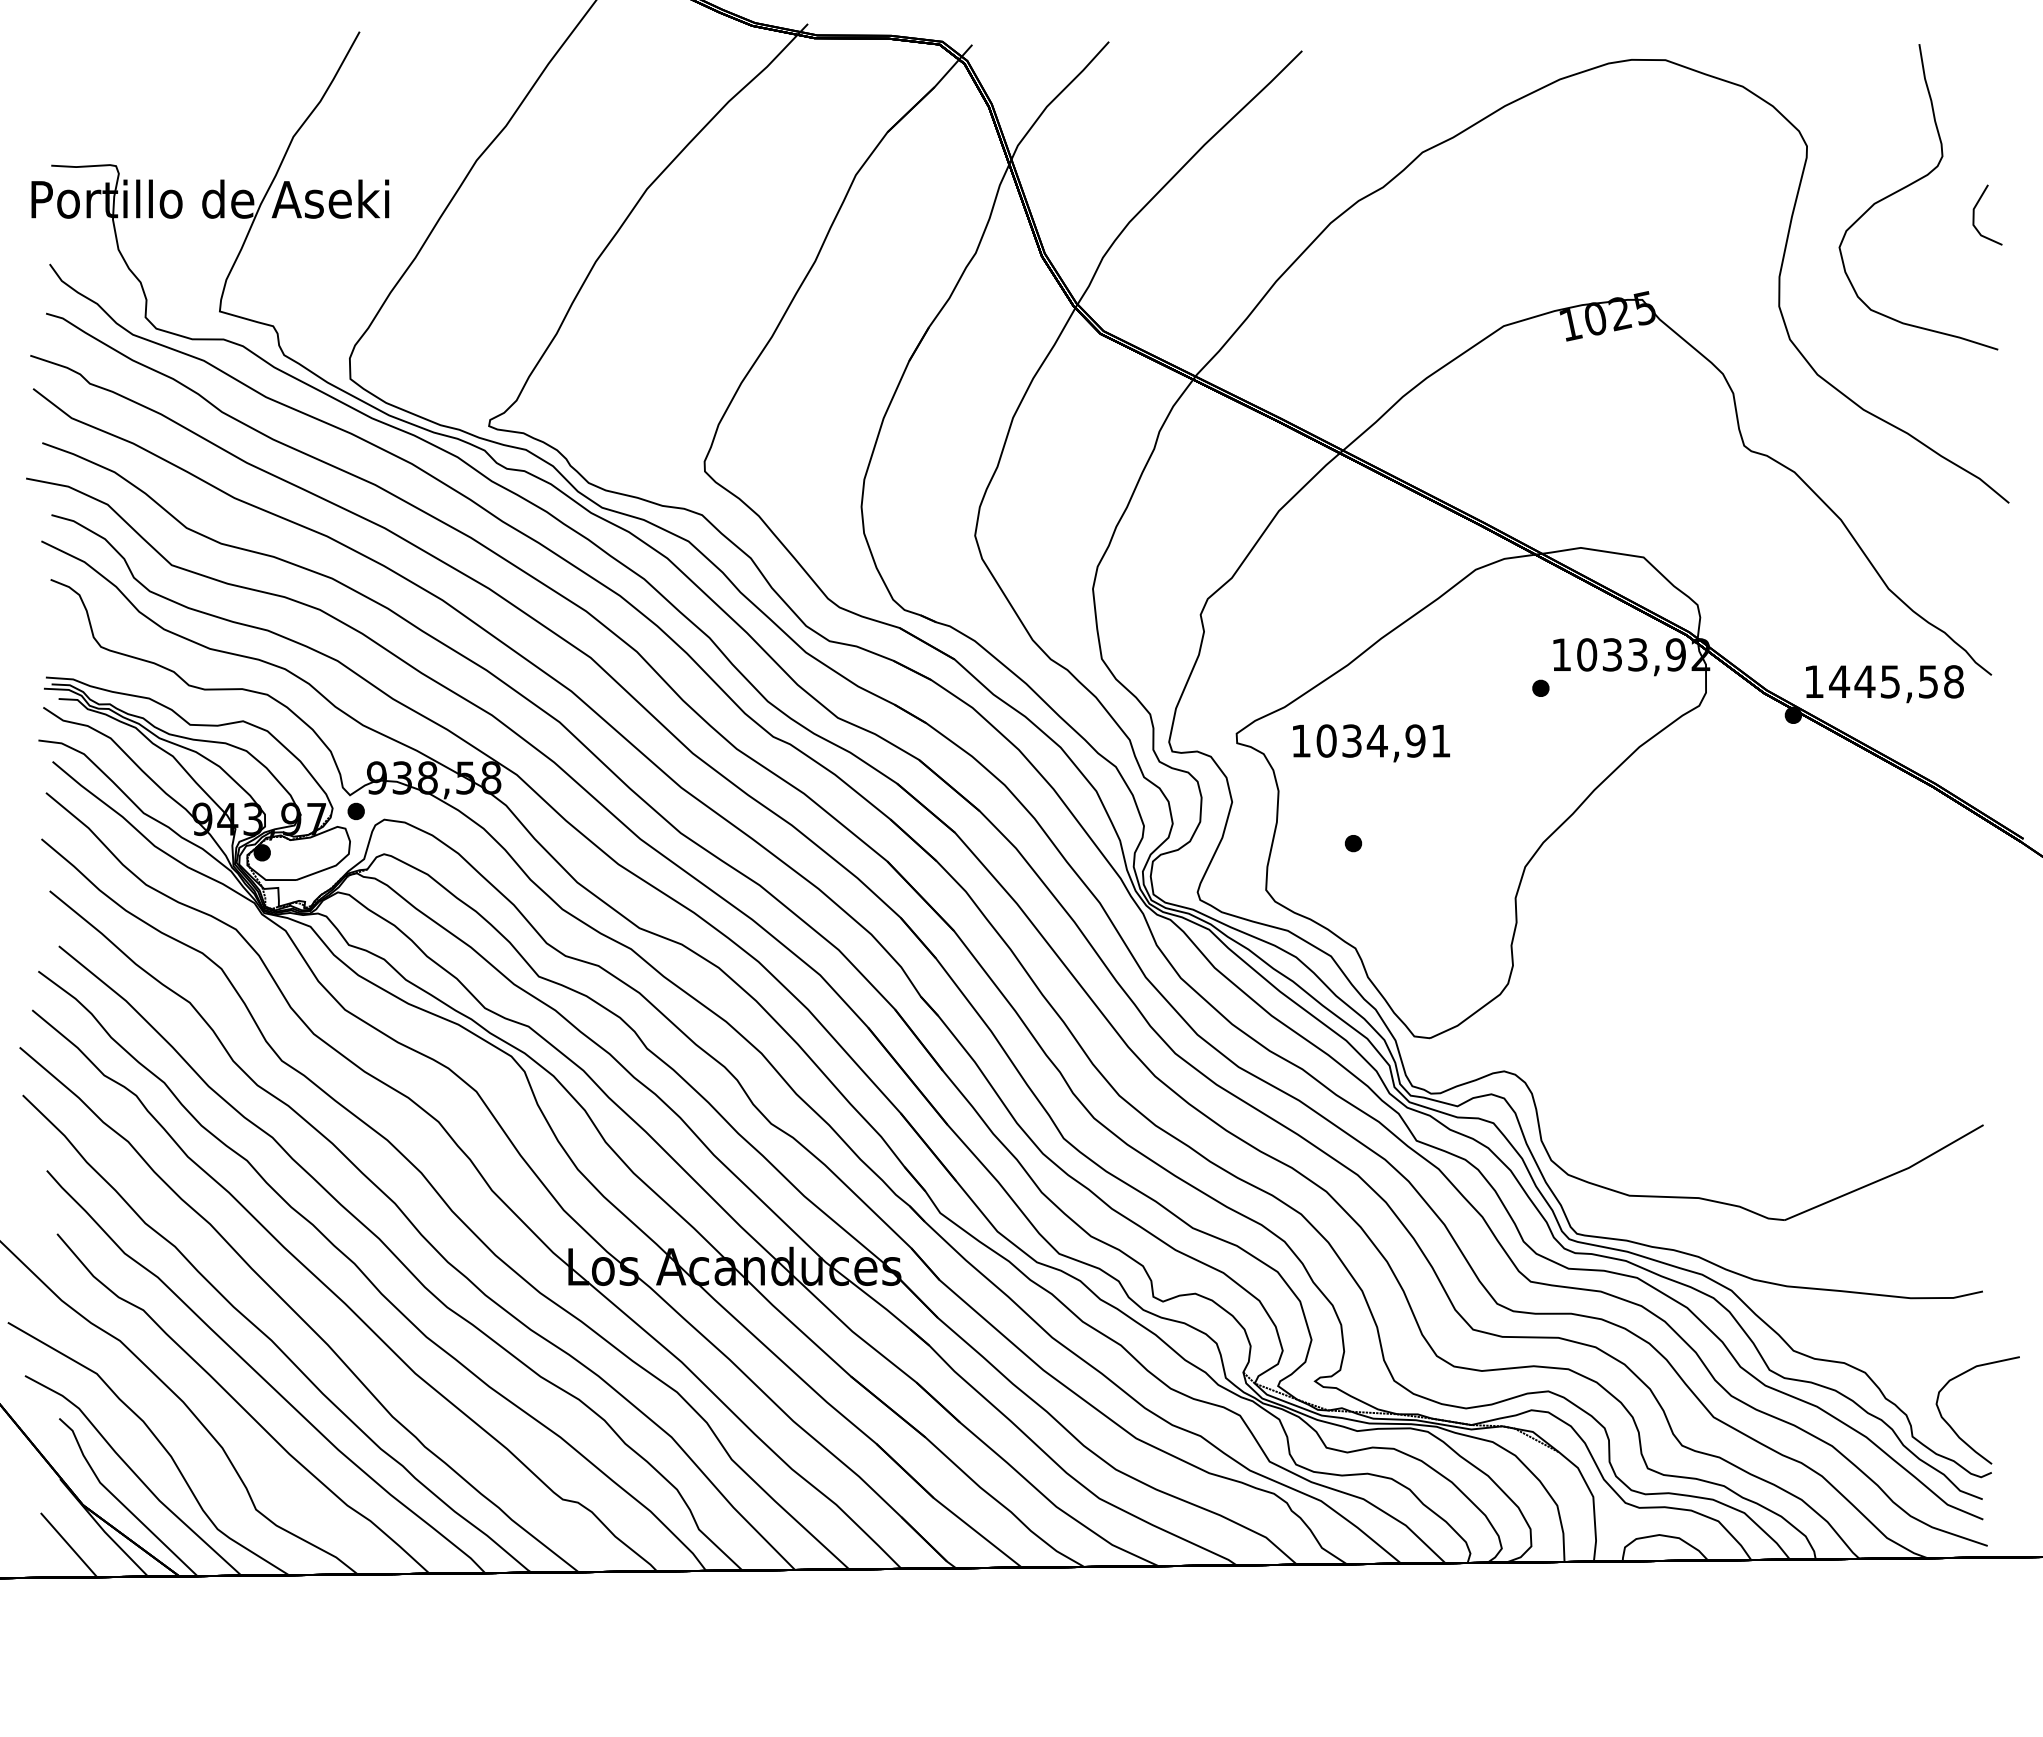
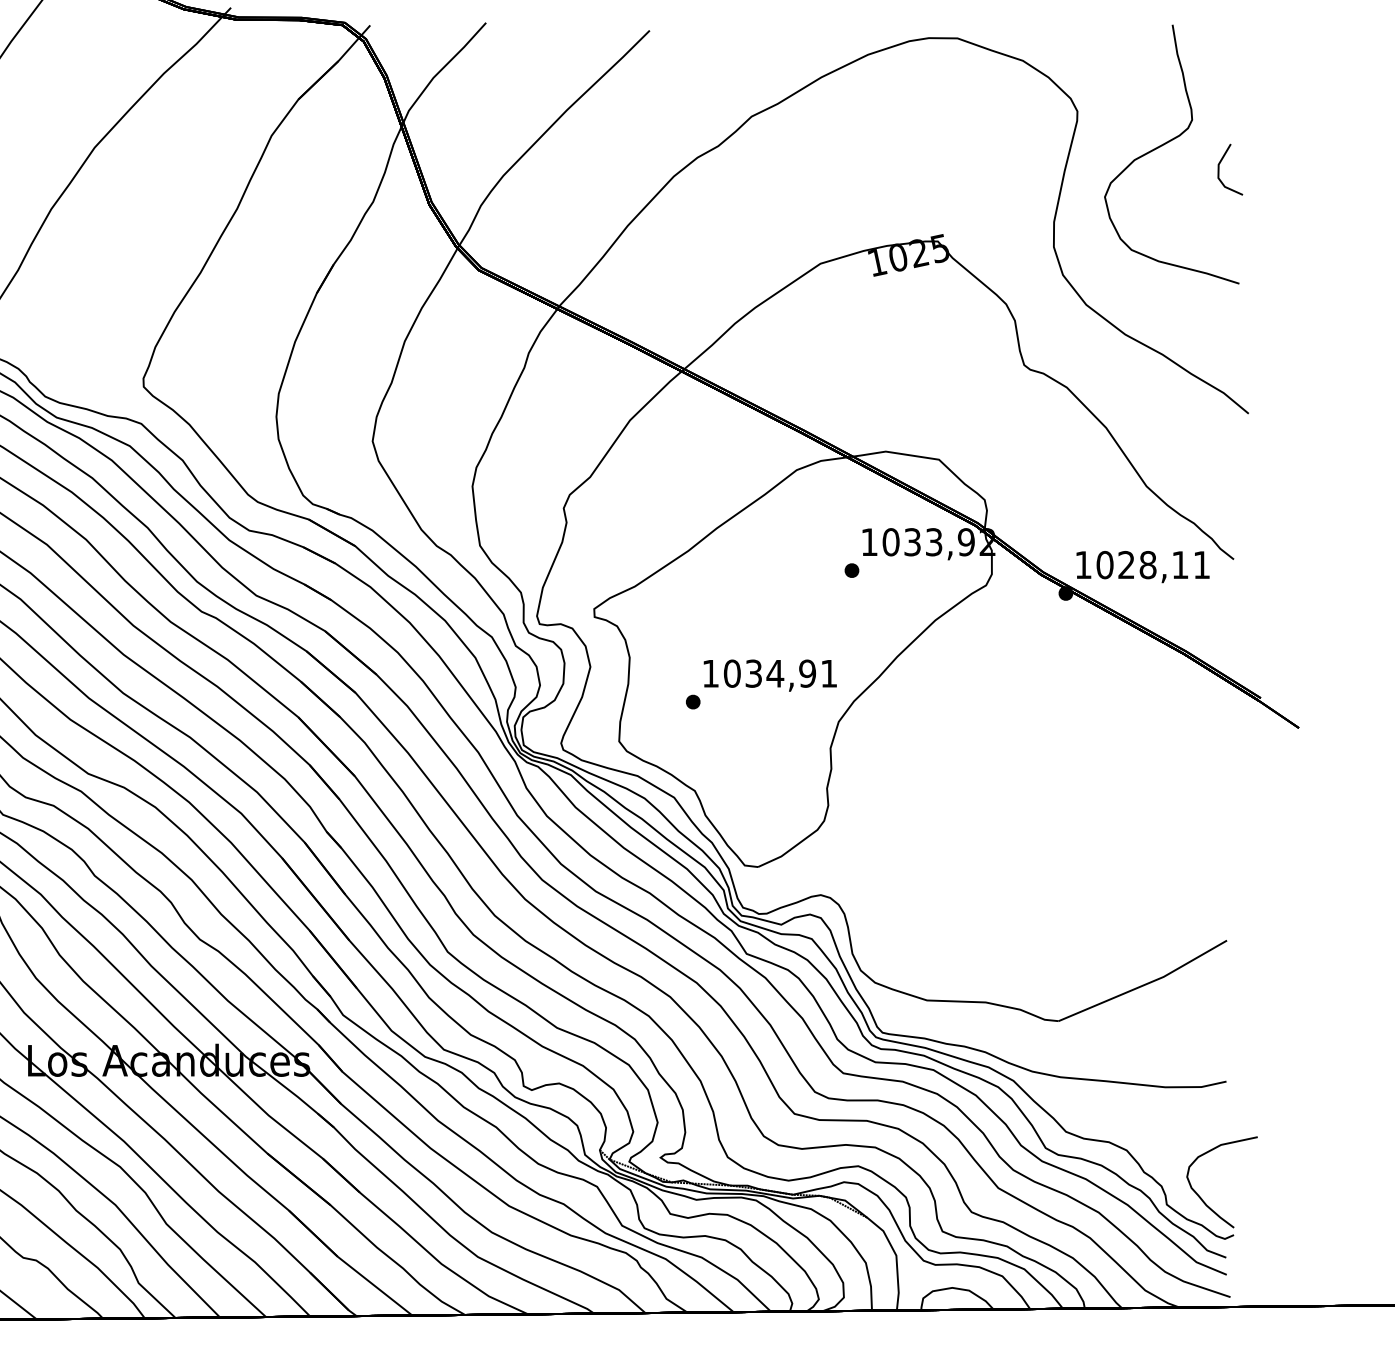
text: (1896, 681) -> (1153, 564), 1445,58 -> 1028,11
text: (1371, 743) -> (770, 675), moved

